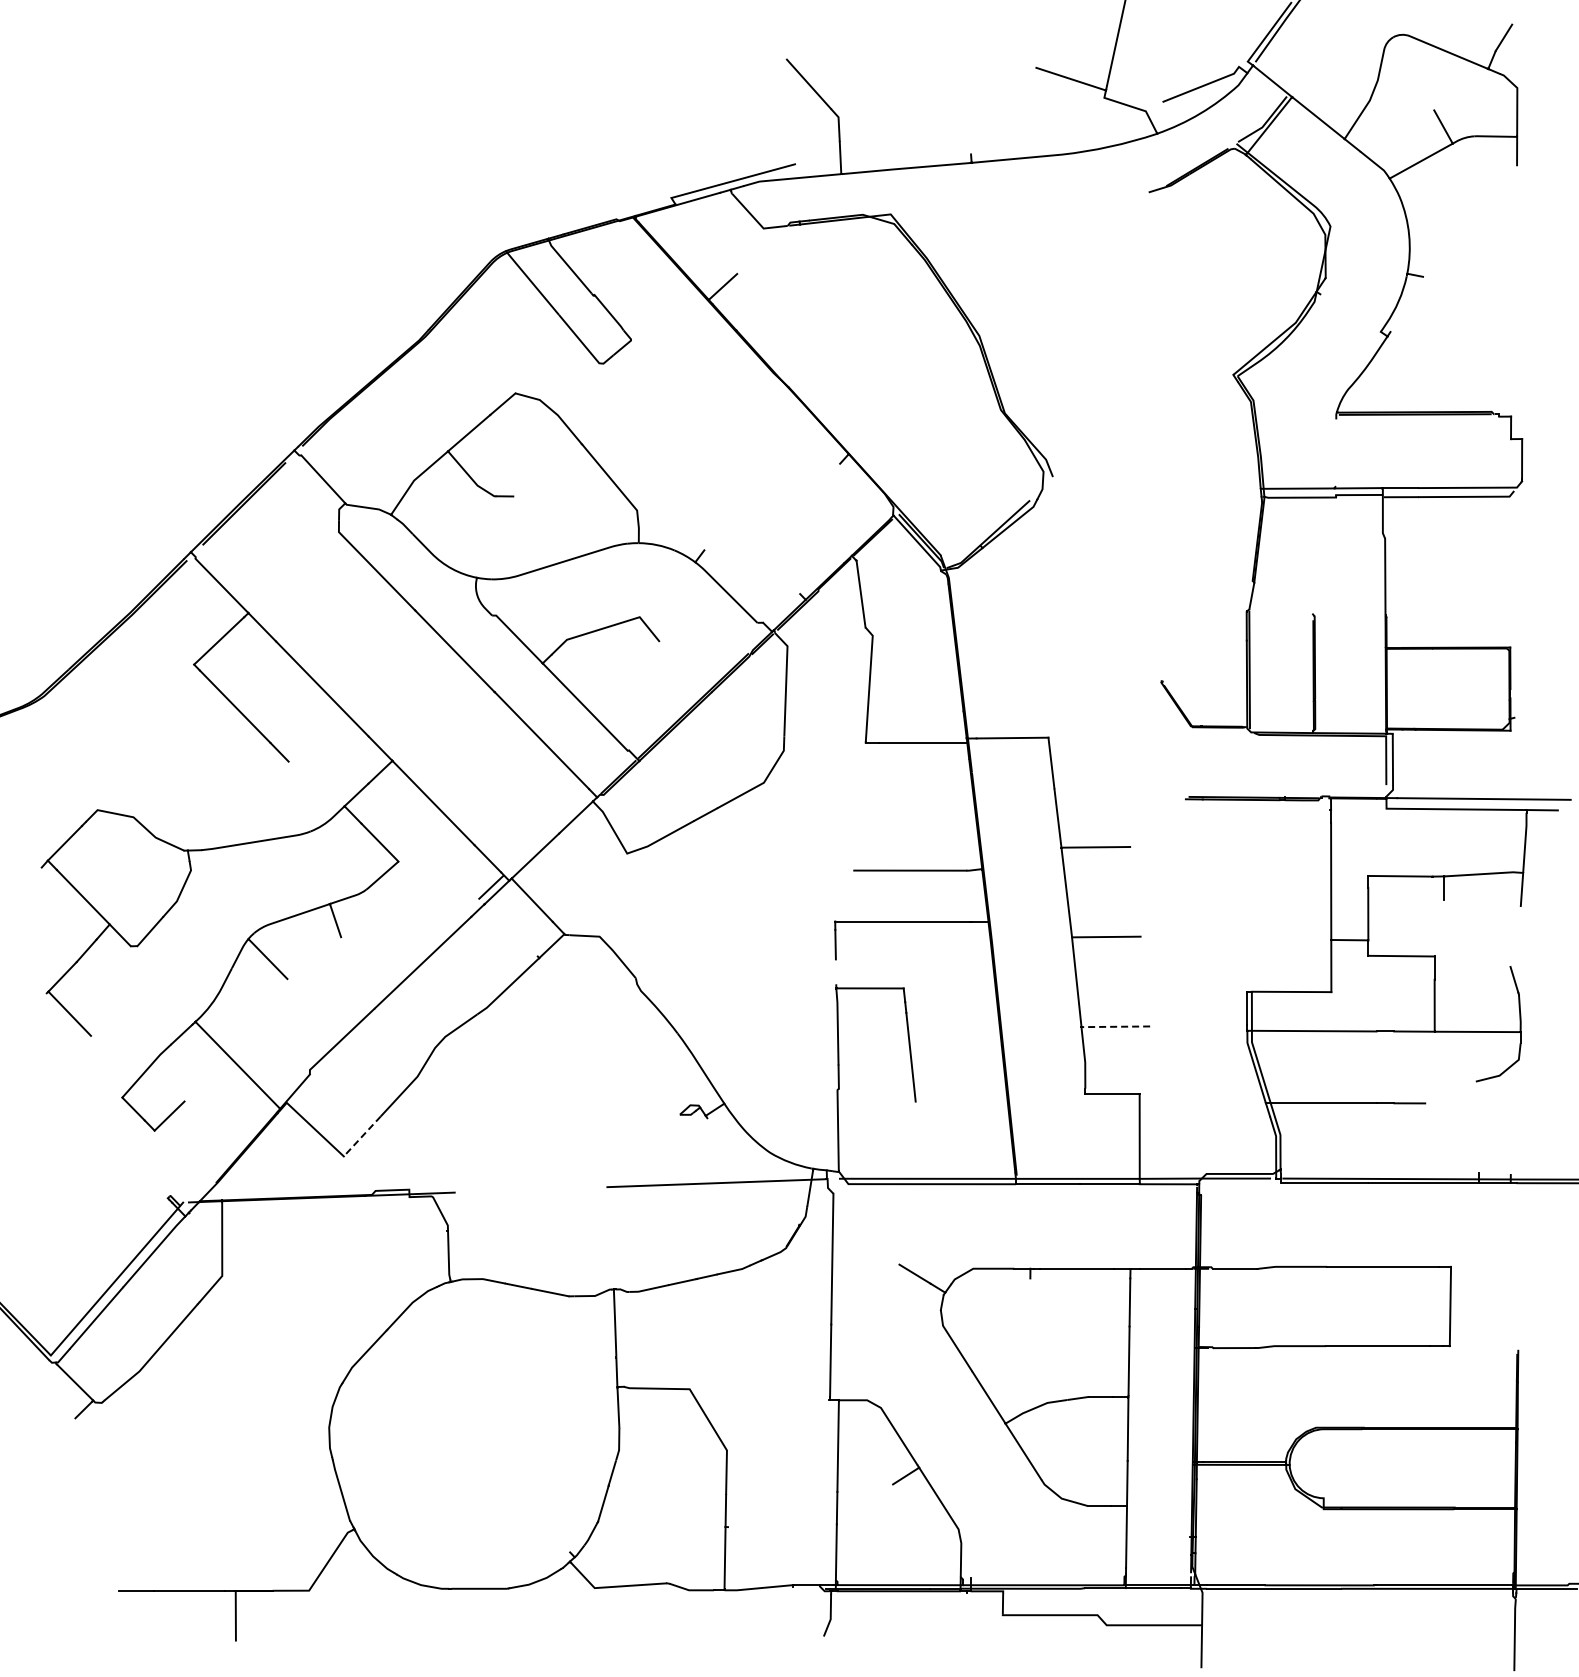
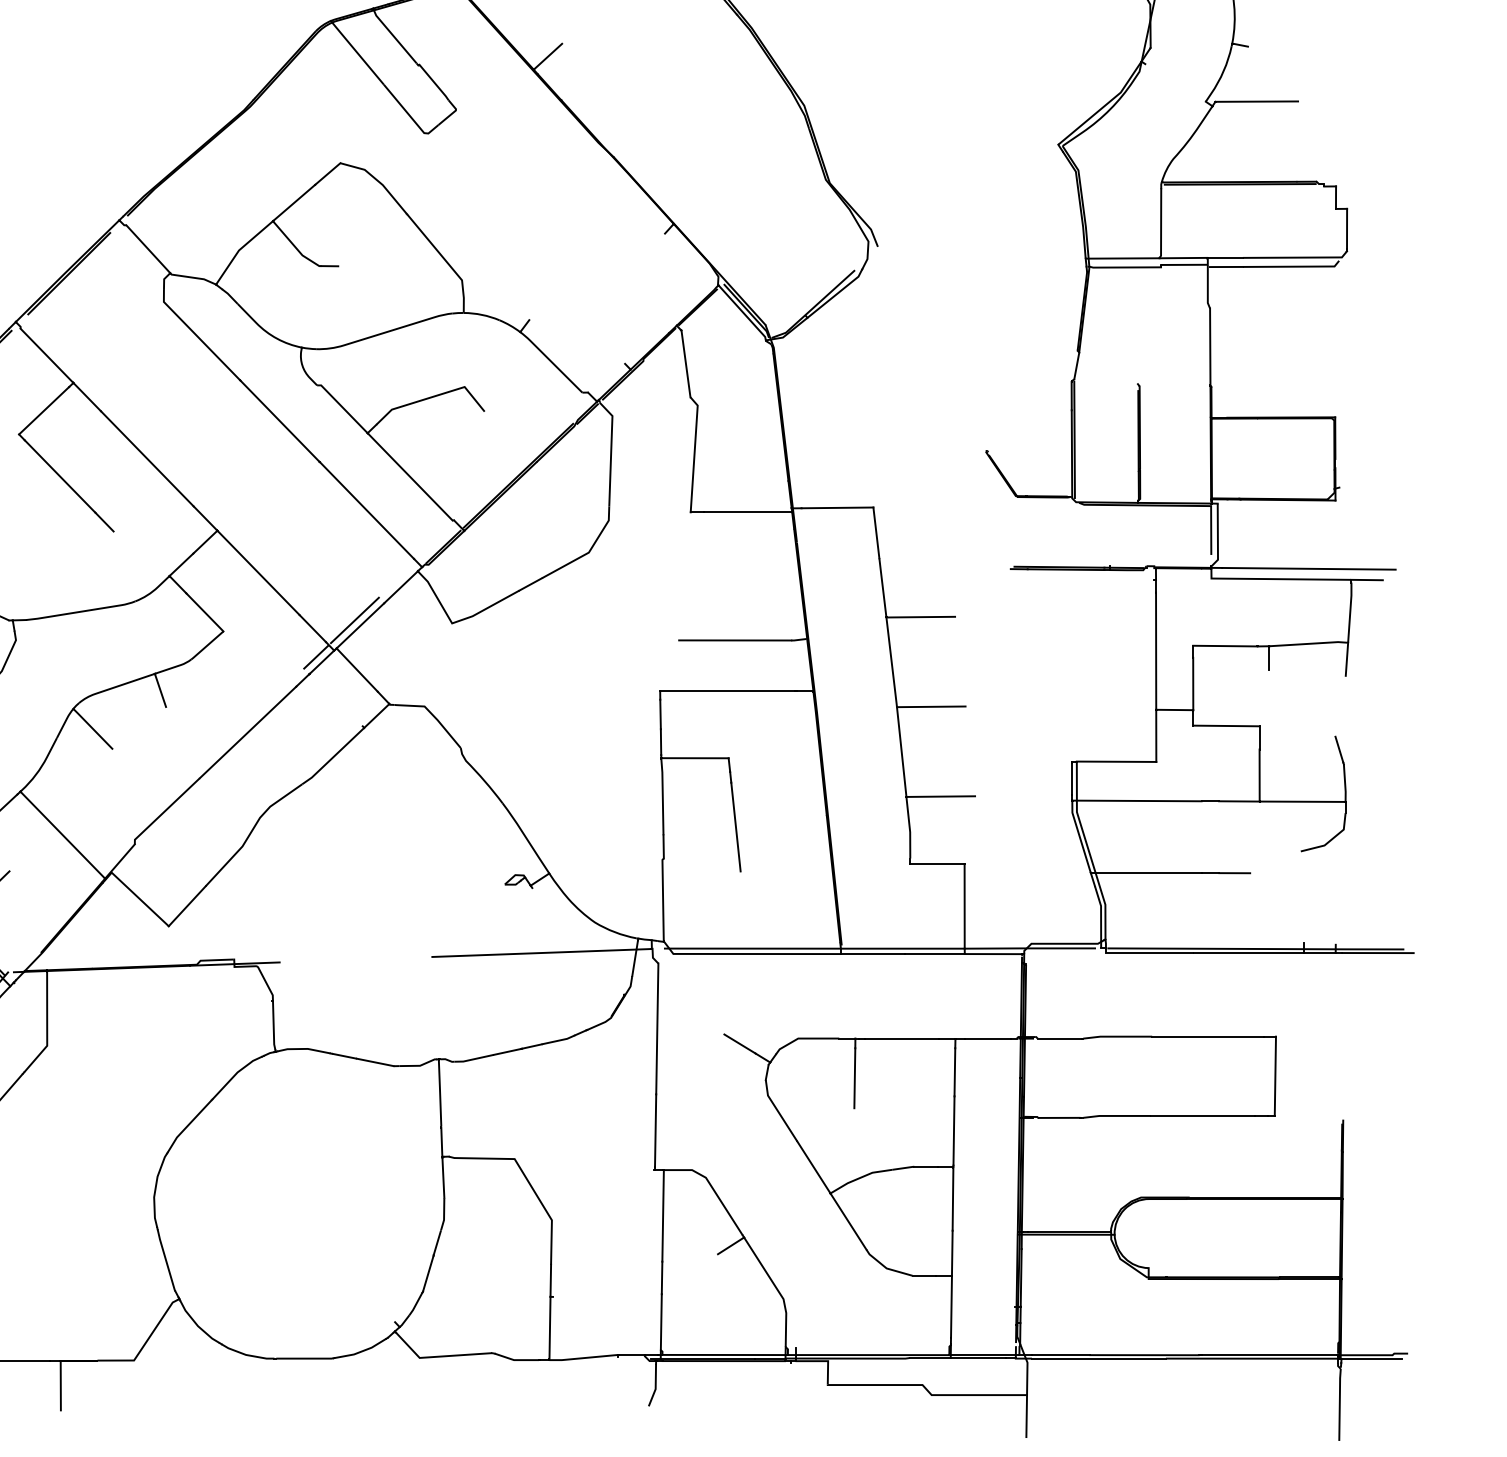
line: (1432, 331) -> (1257, 101), added
line: (1336, 452) -> (1161, 222), added
line: (529, 850) -> (354, 620), added
line: (835, 972) -> (660, 742), added
line: (1115, 1026) -> (940, 796), dashed -> solid
line: (361, 1136) -> (186, 906), dashed -> solid
line: (1029, 1308) -> (854, 1078), added

